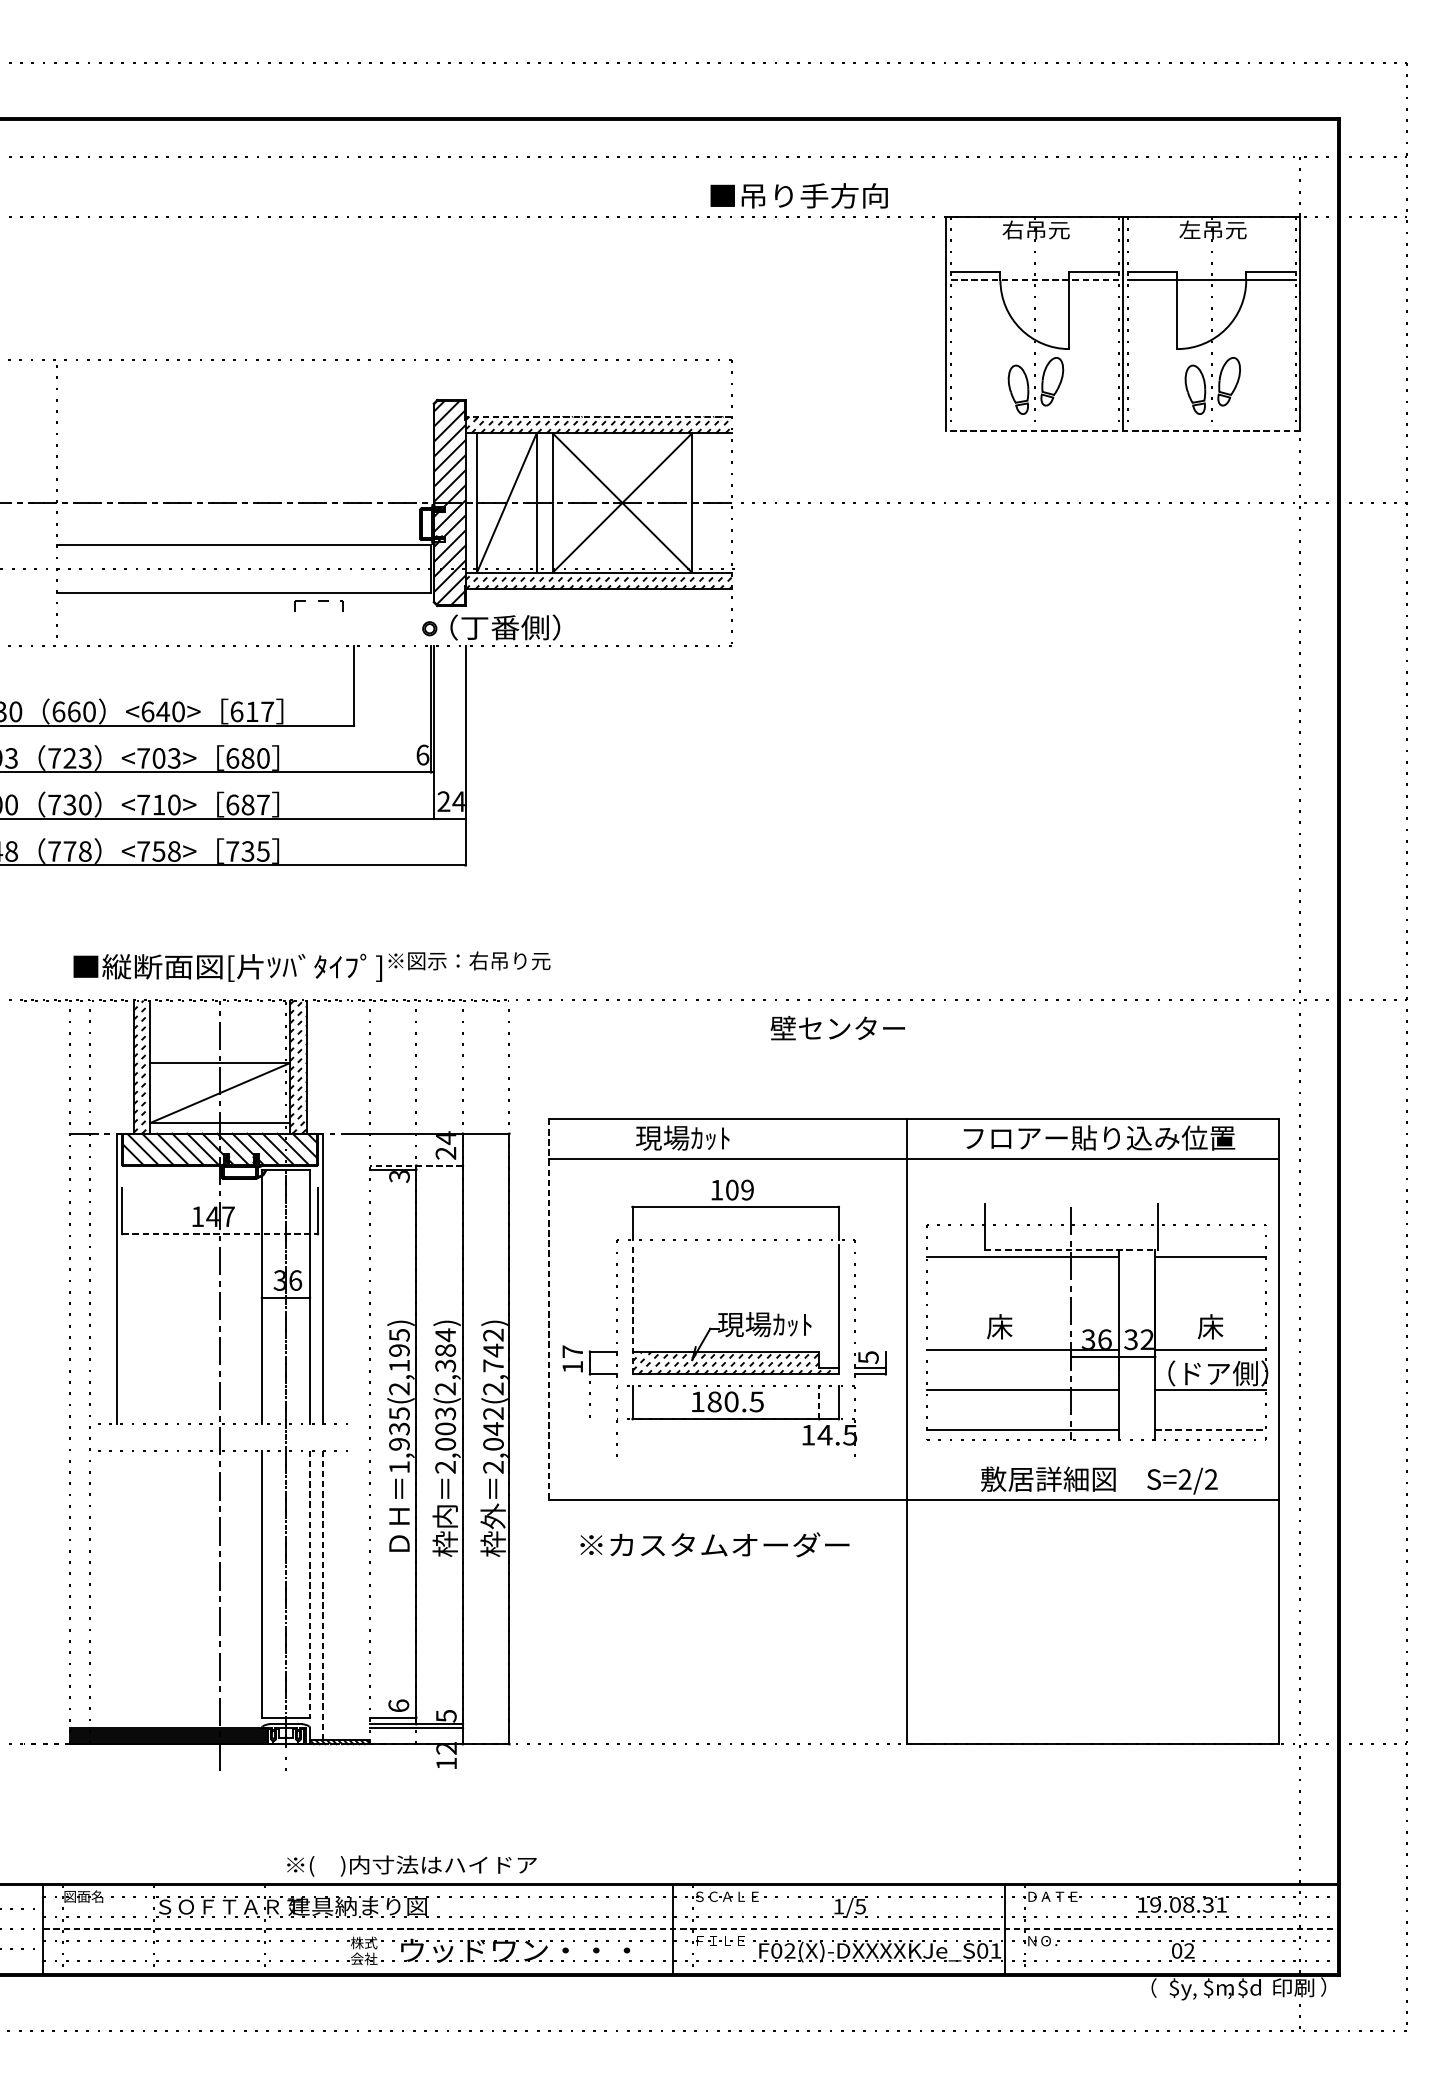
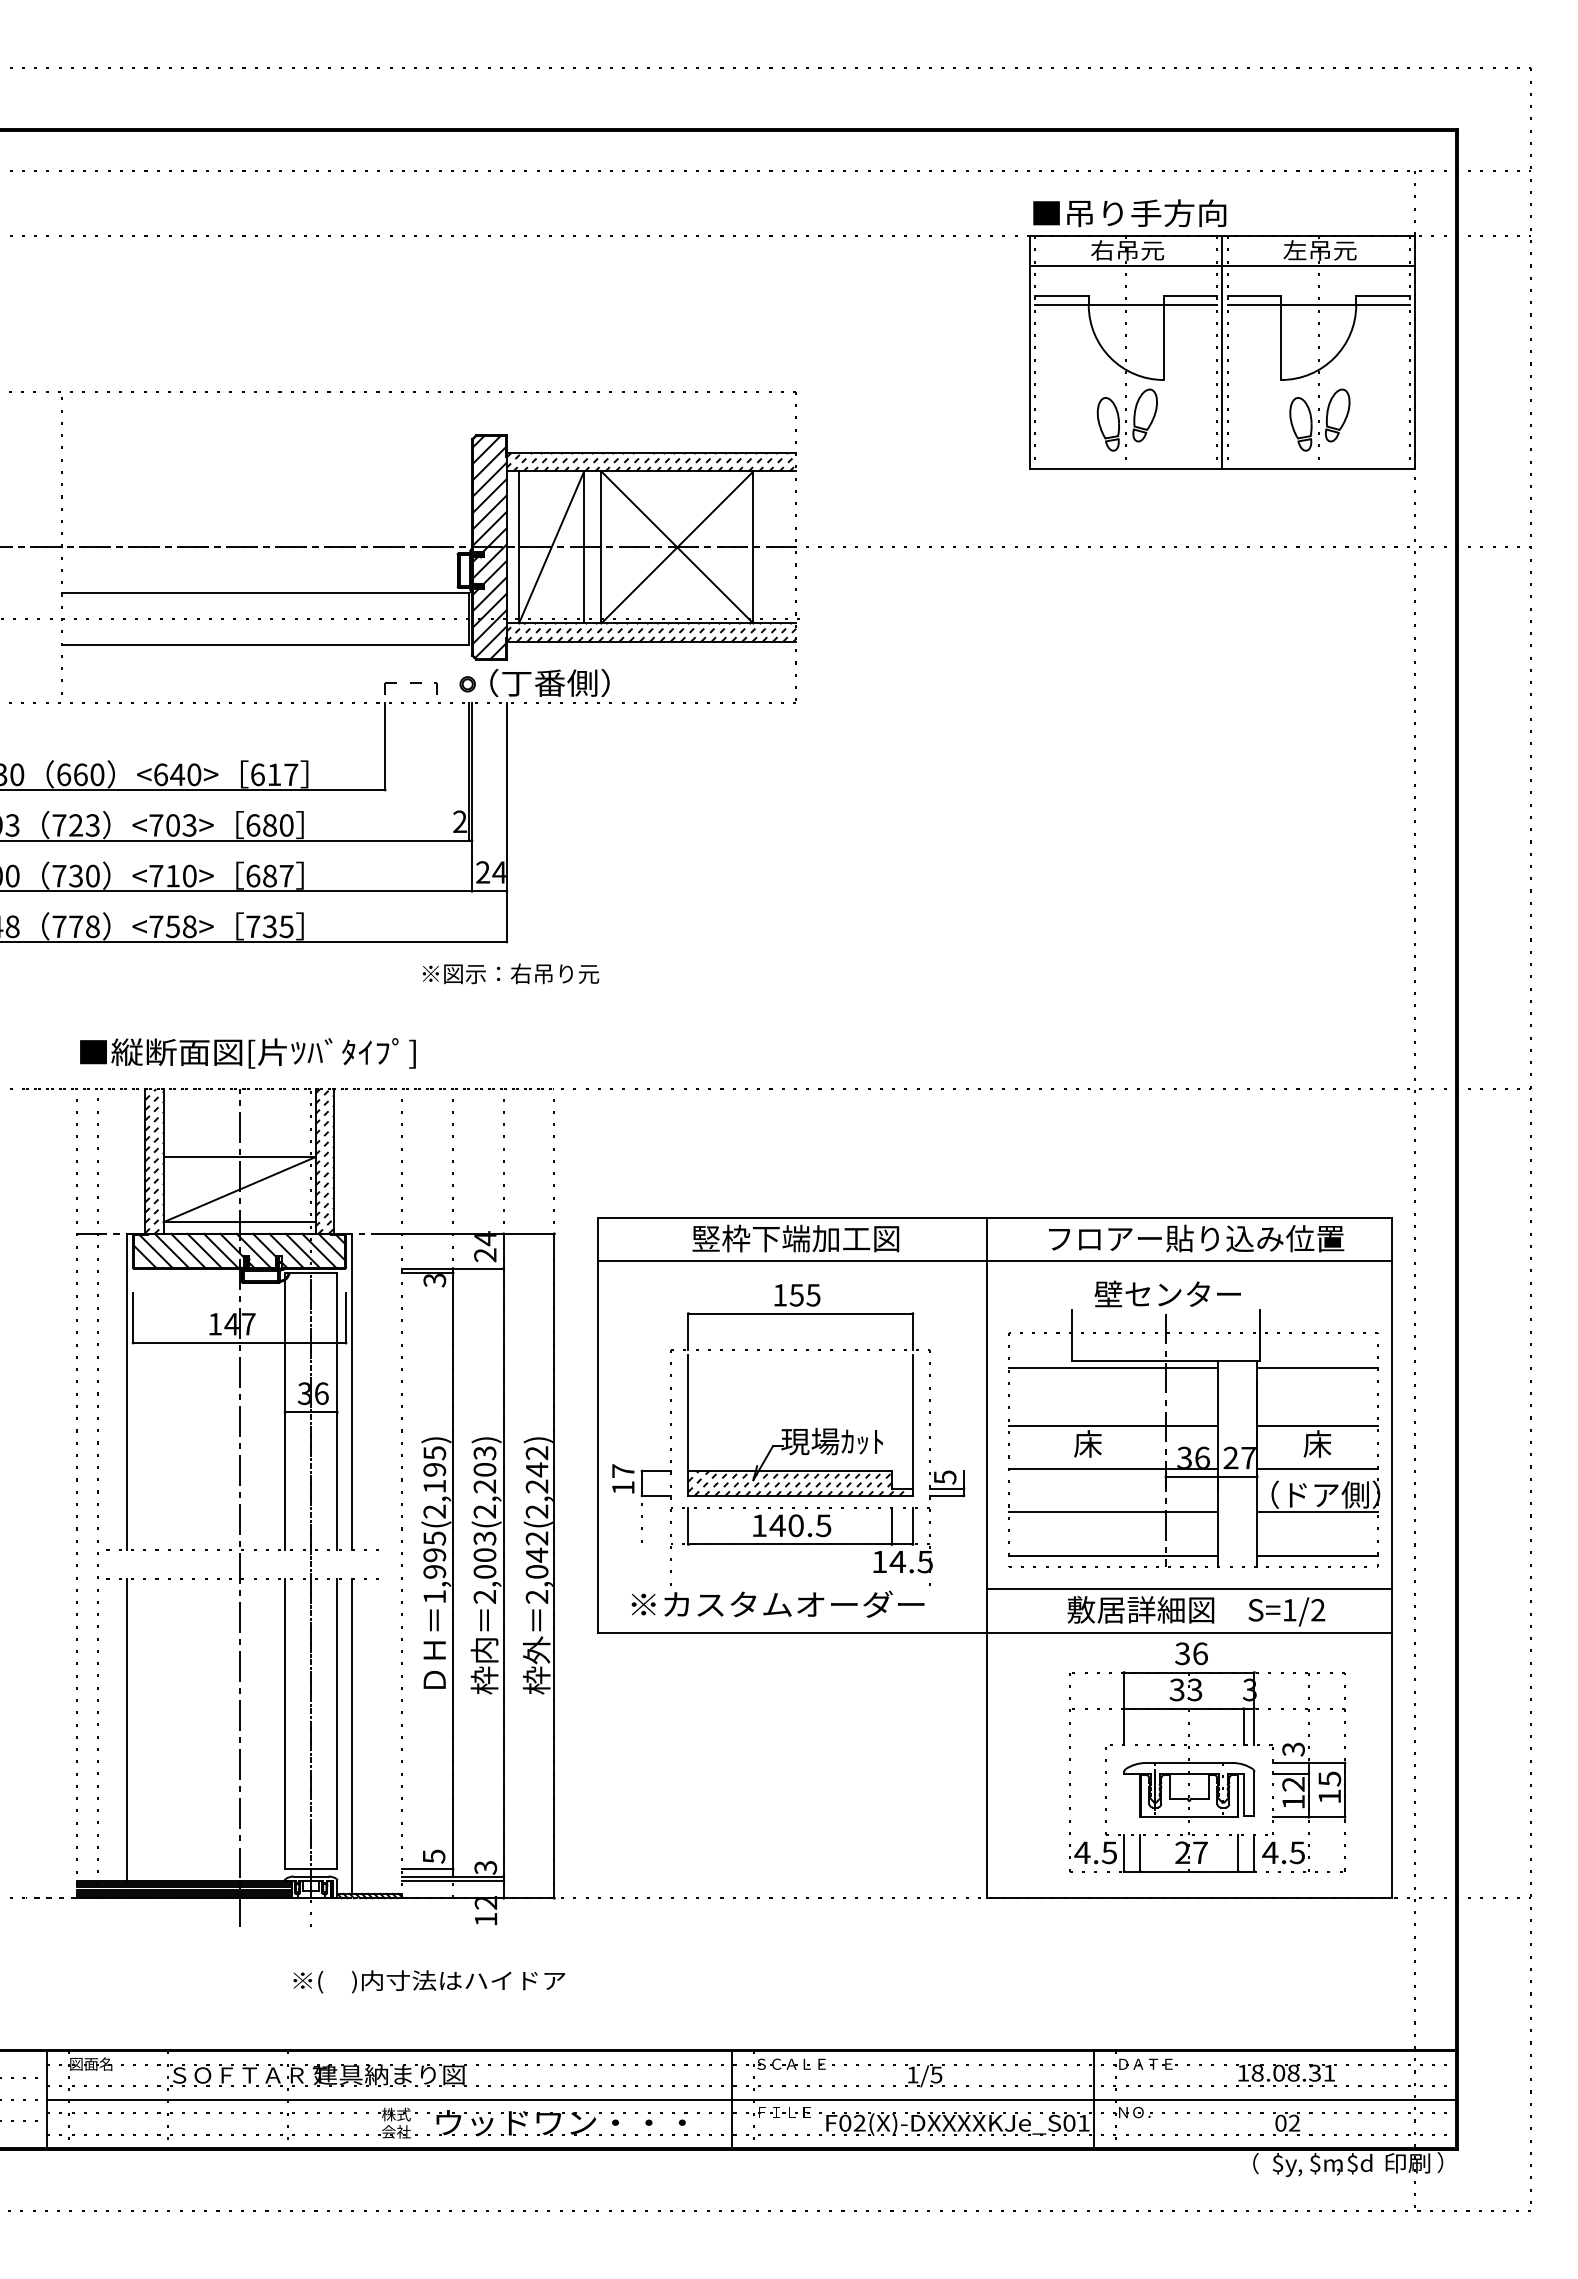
text: (798, 196) -> (1129, 213), moved
line: (1123, 244) -> (1222, 266), added
line: (1035, 280) -> (1126, 305), dashed -> solid
line: (598, 416) -> (651, 453), dashed -> solid
line: (1123, 431) -> (1222, 469), dashed -> solid
part: (318, 605) -> (410, 688), moved
text: (423, 754) -> (460, 821), 6 -> 2
text: (469, 960) -> (510, 973), moved
text: (837, 1027) -> (1167, 1293), moved
text: (730, 1137) -> (795, 1238), 現場ｶｯﾄ -> 竪枠下端加工図
line: (416, 1165) -> (453, 1268), dashed -> solid
text: (739, 1190) -> (804, 1295), 109 -> 155
line: (220, 1233) -> (240, 1342), dashed -> solid
line: (1071, 1250) -> (1166, 1360), dashed -> solid
line: (549, 1309) -> (597, 1425), dashed -> solid
line: (632, 1309) -> (688, 1425), dashed -> solid
line: (1023, 1309) -> (1113, 1425), added
line: (1210, 1309) -> (1317, 1425), added
text: (1138, 1339) -> (1239, 1457), 32 -> 27
text: (445, 1350) -> (484, 1469), 2,003(2,384) -> 2,003(2,203)
text: (492, 1365) -> (536, 1486), 2,042(2,742) -> 2,042(2,242)
text: (714, 1401) -> (777, 1525), 180.5 -> 140.5
line: (819, 1401) -> (891, 1525), dashed -> solid
text: (399, 1429) -> (434, 1555), 1,935(2,195) -> 1,995(2,195)
line: (1210, 1429) -> (1317, 1555), dashed -> solid
line: (1092, 1460) -> (1188, 1589), added
text: (1184, 1478) -> (1289, 1609), S=2/2 -> S=1/2
text: (714, 1544) -> (777, 1603), moved
line: (310, 1584) -> (337, 1724), dashed -> solid
line: (117, 1589) -> (127, 1729), added
line: (322, 1594) -> (351, 1735), dashed -> solid
part: (1109, 1614) -> (1207, 1757), added
text: (398, 1705) -> (433, 1856), 6 -> 5
text: (446, 1715) -> (485, 1867), 5 -> 3
text: (412, 1865) -> (429, 1981), moved
text: (1155, 1904) -> (1257, 2072), 19.08.31 -> 18.08.31
line: (691, 1929) -> (752, 2099), dashed -> solid

